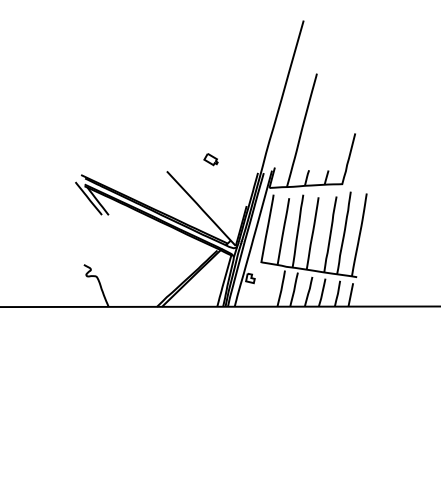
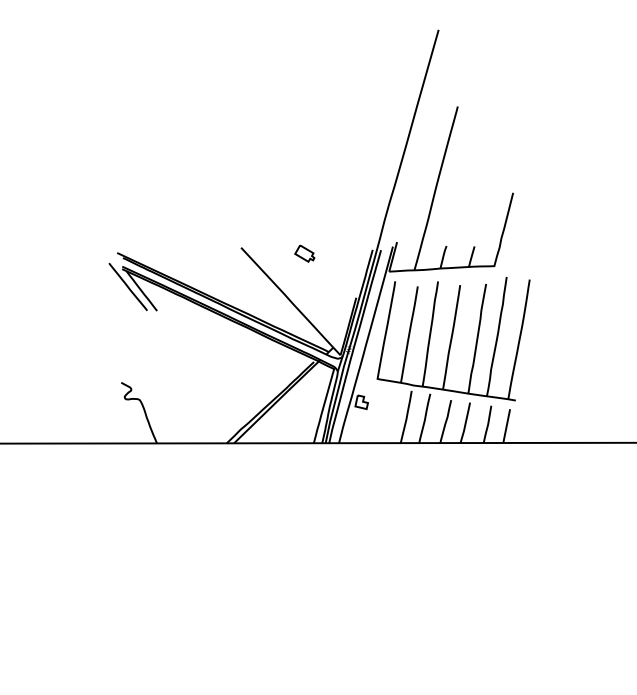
part: (210, 159) -> (304, 253), moved

